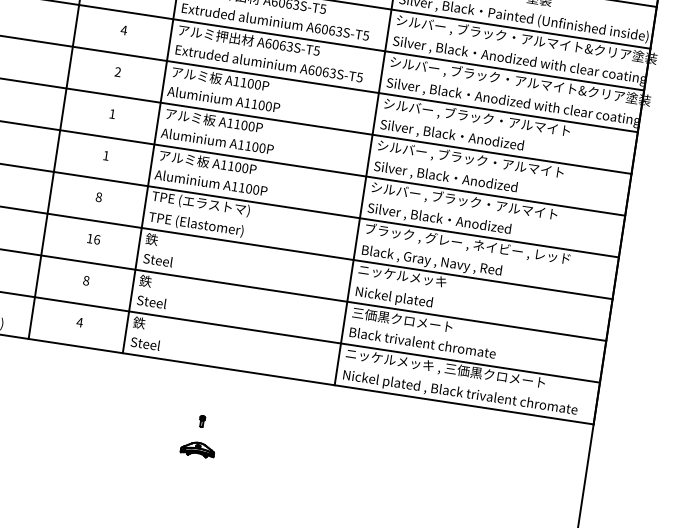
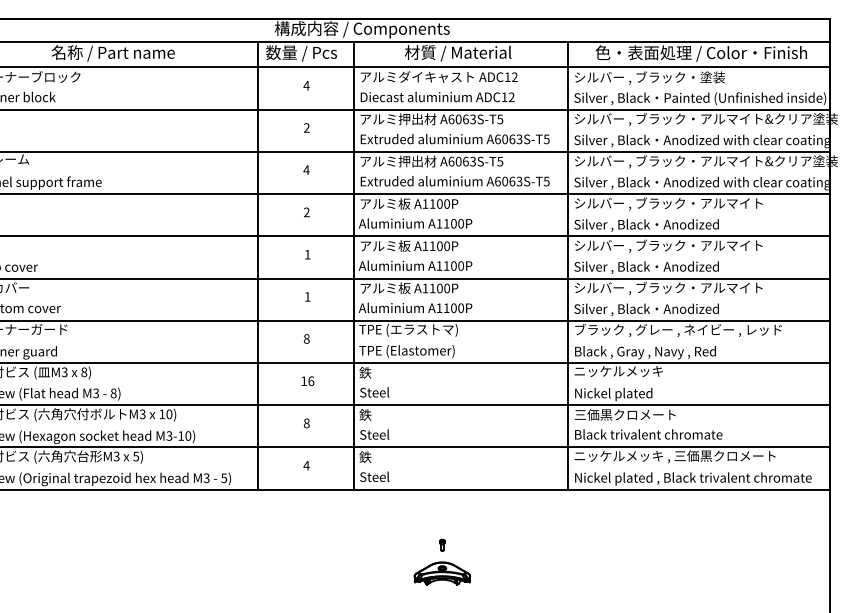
part: (197, 449) -> (441, 573), size x1.67

